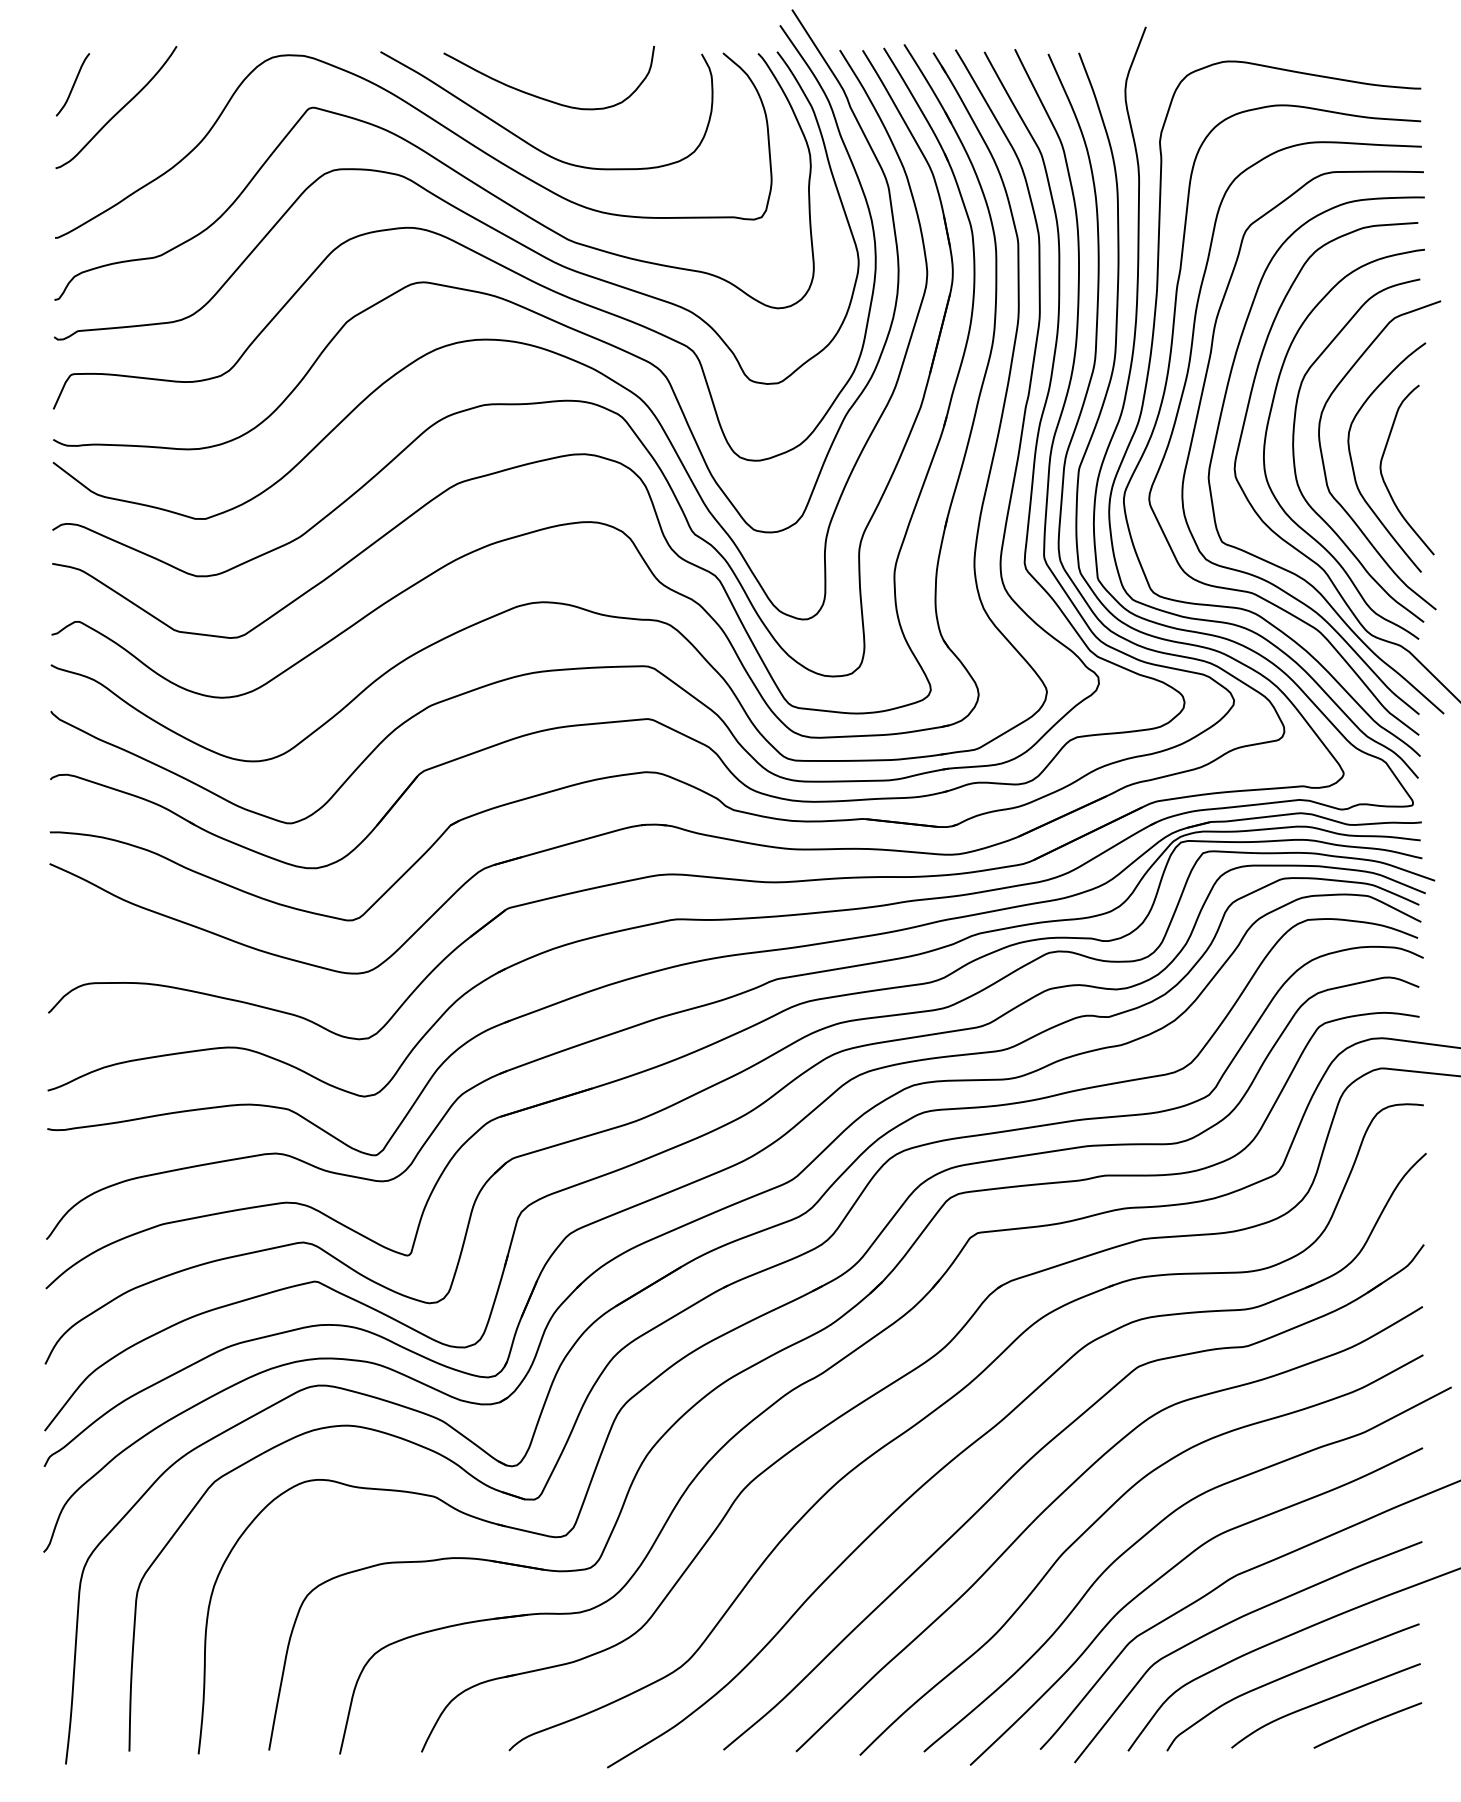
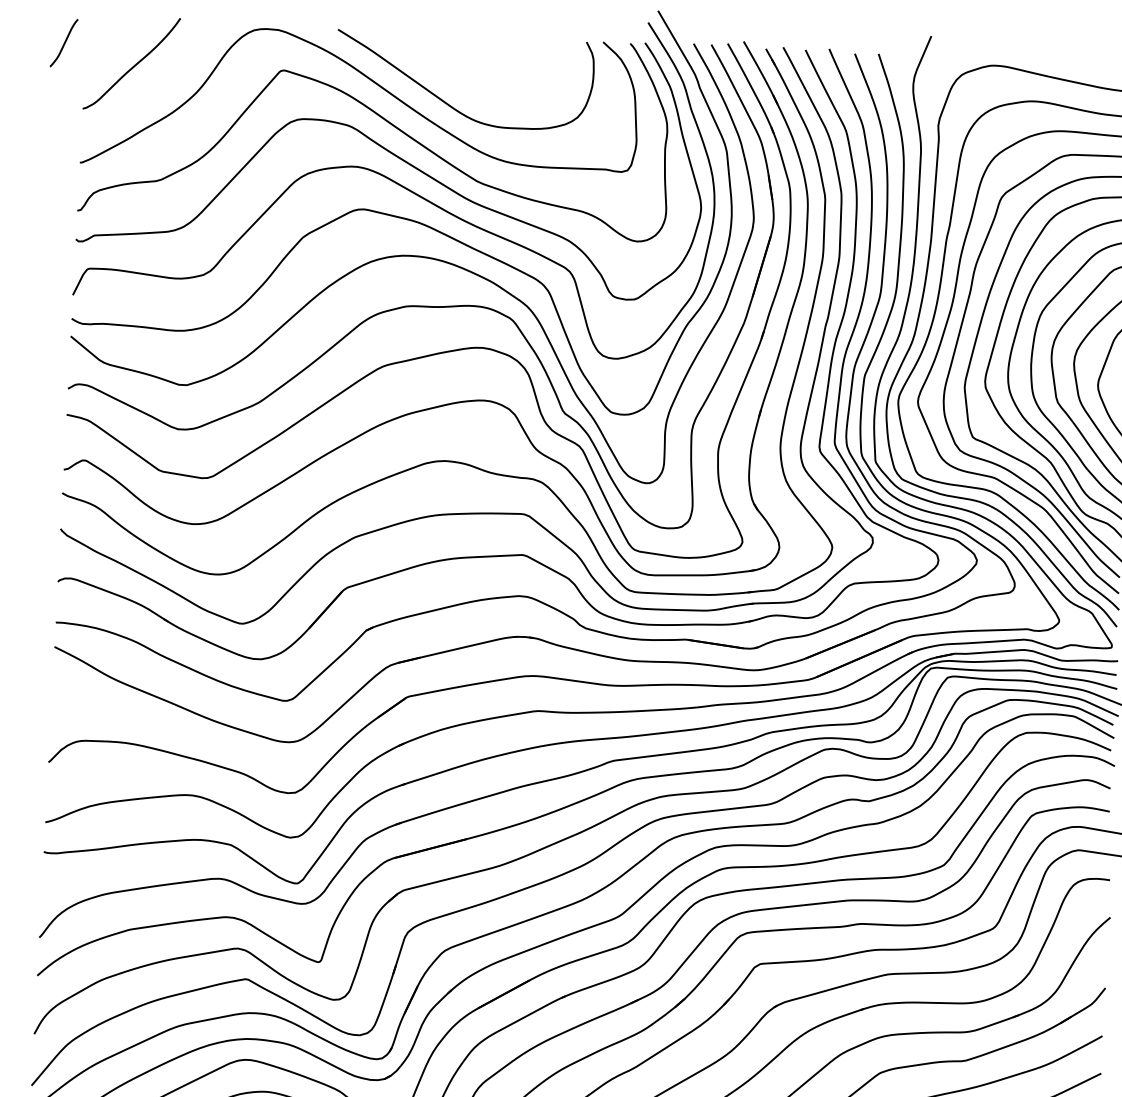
curve: (73, 84) -> (64, 42), moved
curve: (542, 97) -> (461, 70), removed

